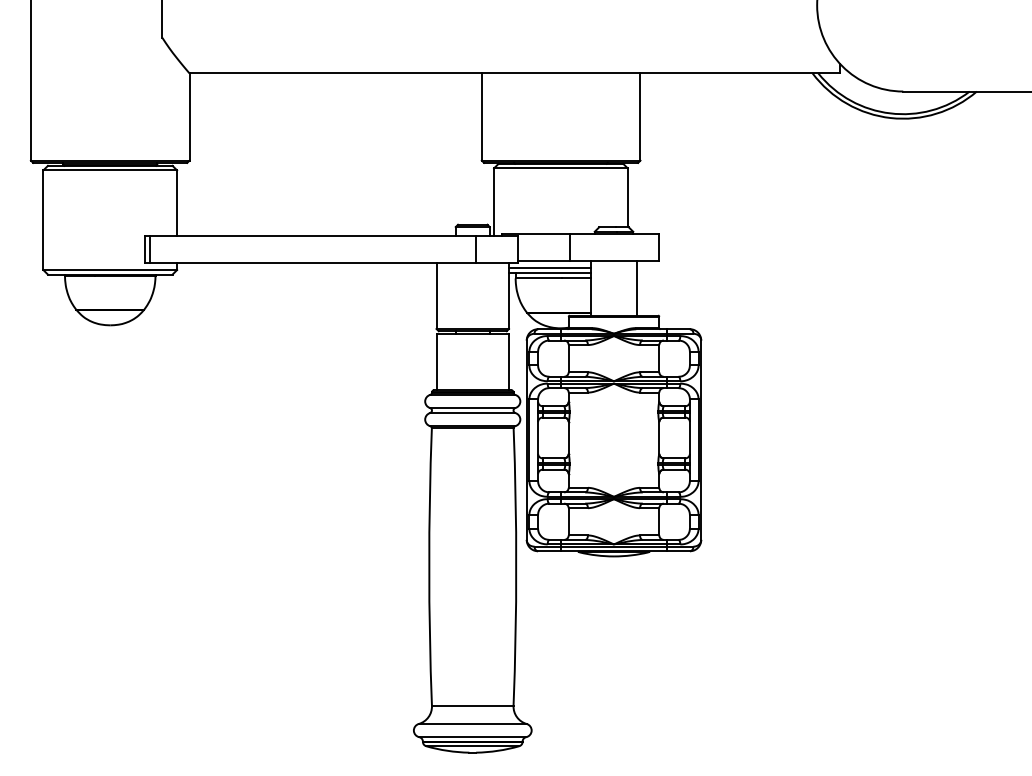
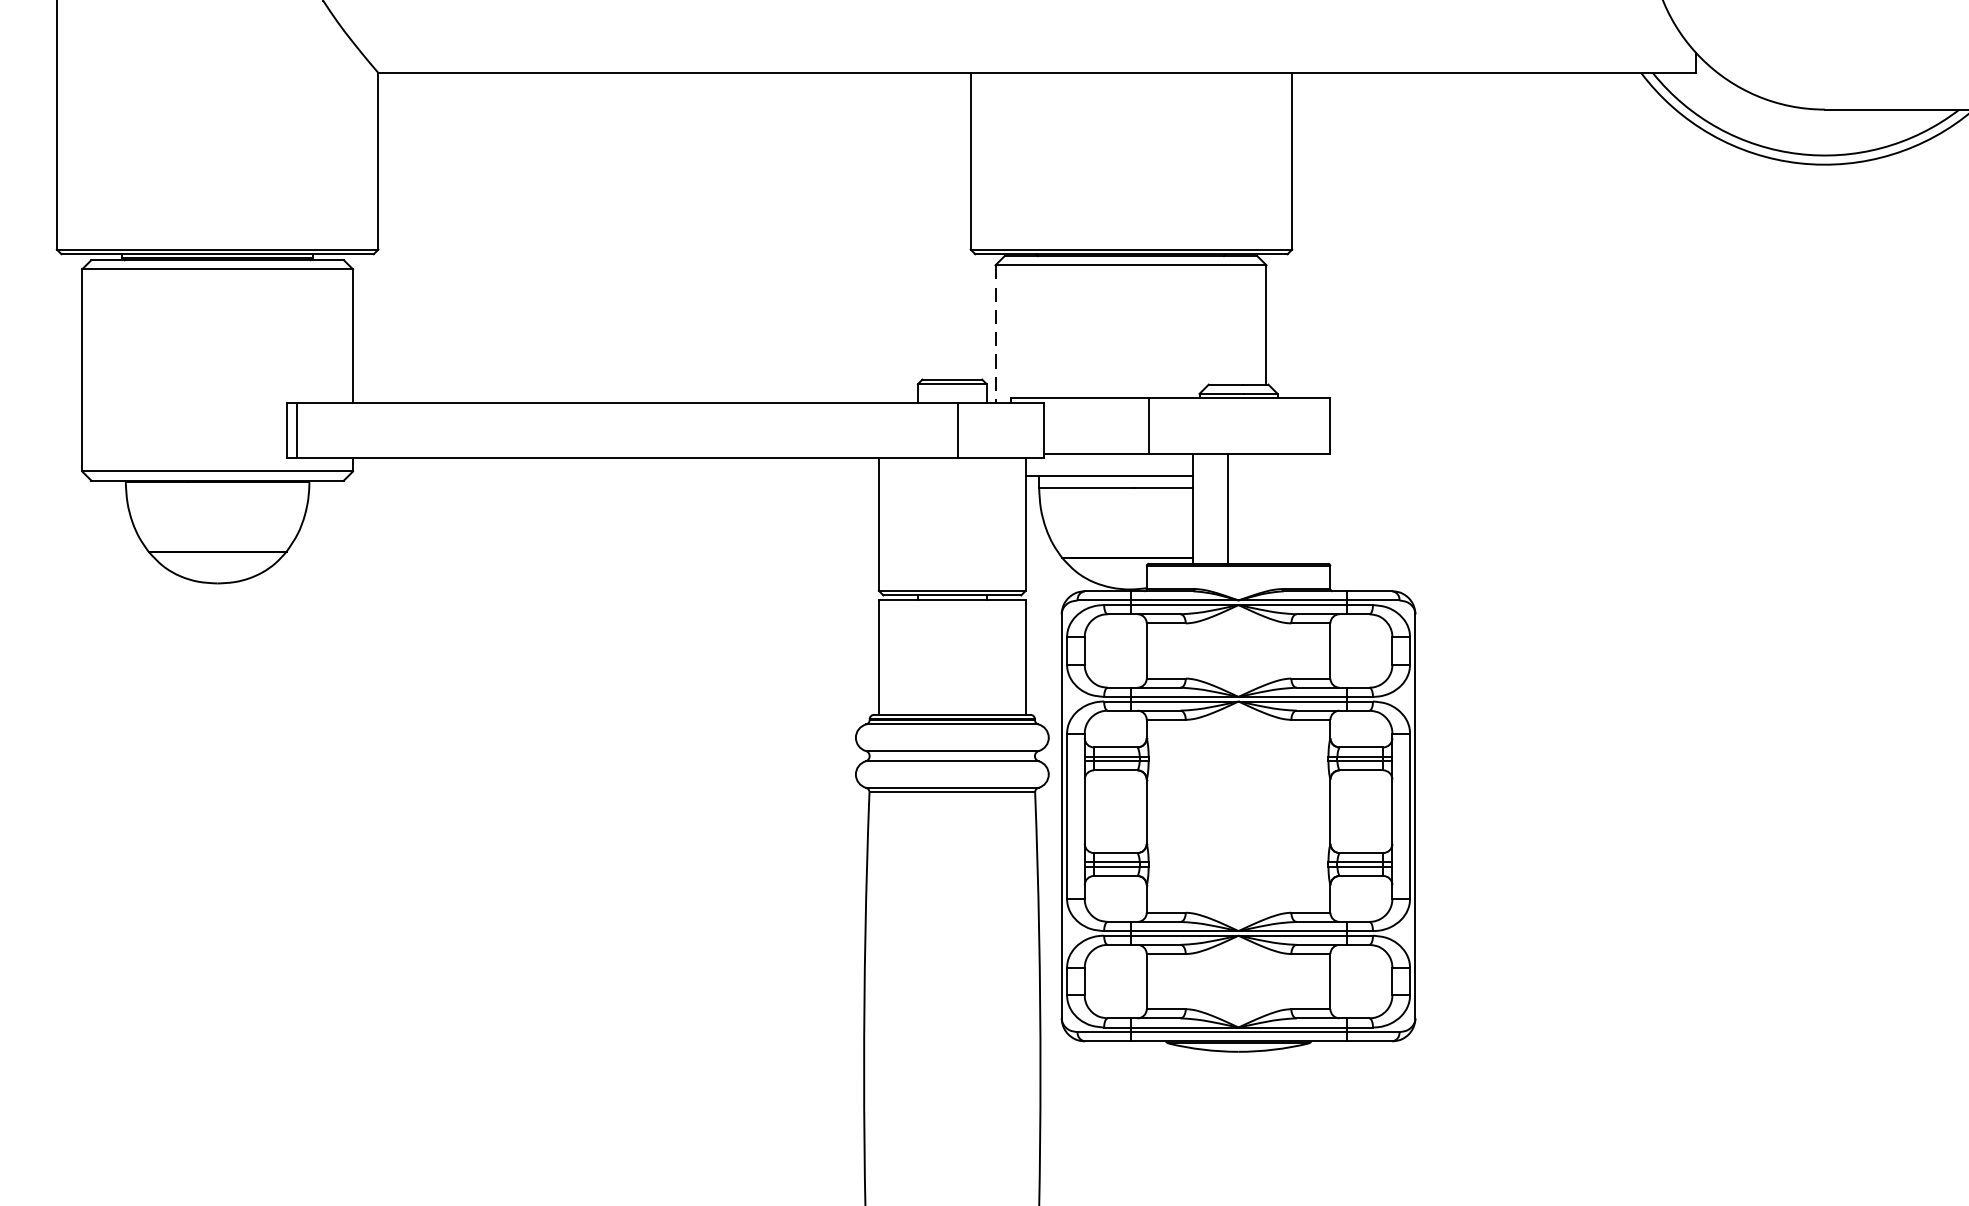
line: (494, 202) -> (996, 334), solid -> dashed
line: (550, 268) -> (1109, 468), removed
line: (636, 288) -> (1227, 508), moved

